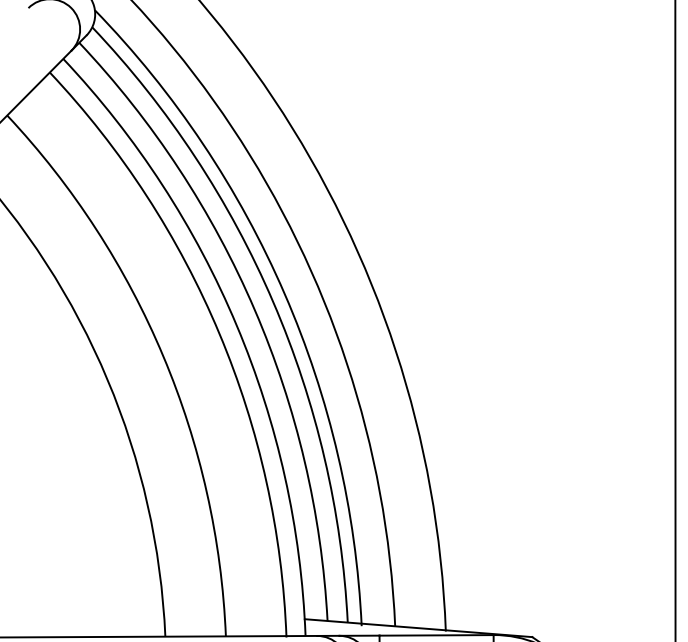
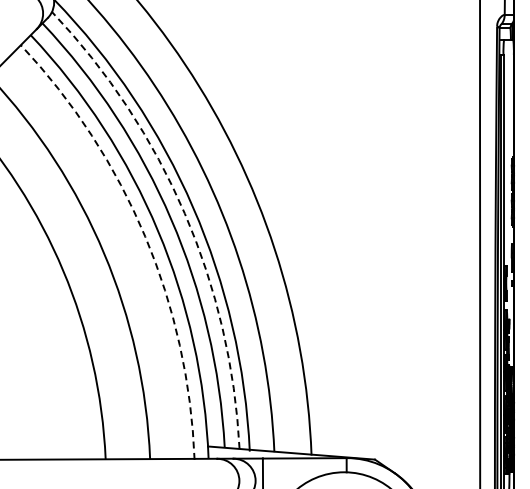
arc: (272, 301) -> (184, 213), solid -> dashed
arc: (219, 333) -> (145, 236), solid -> dashed

